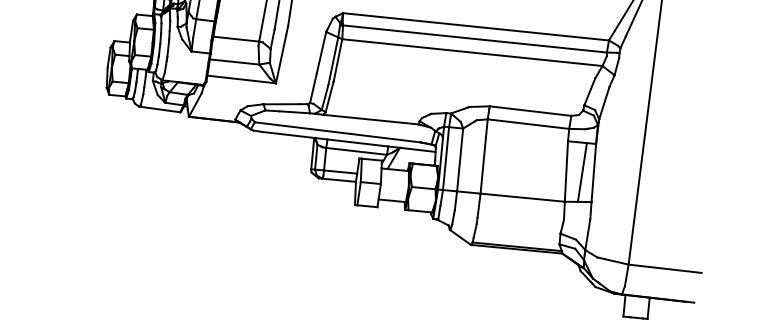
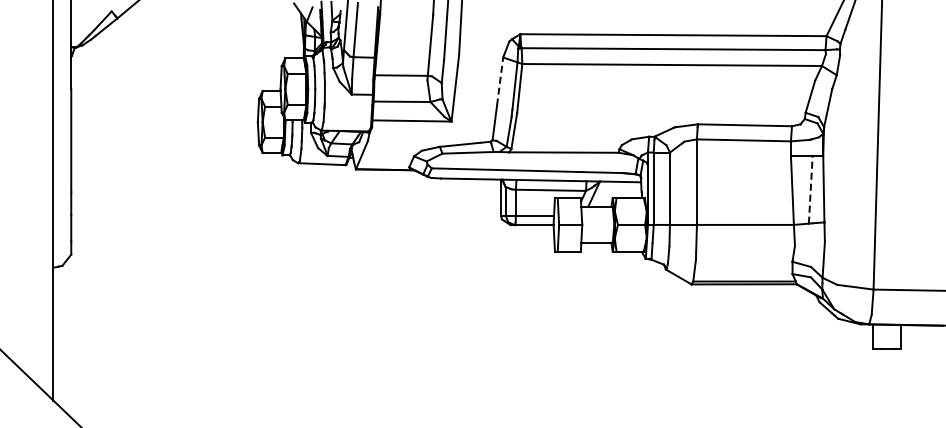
line: (321, 52) -> (500, 81), solid -> dashed
line: (582, 172) -> (810, 189), solid -> dashed

